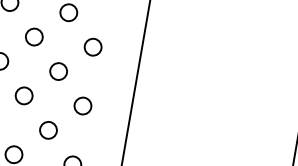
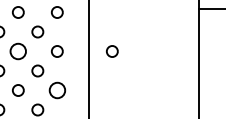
circle: (34, 37) -> (18, 51), size x1.4
circle: (174, 61) -> (111, 51), added
circle: (81, 105) -> (56, 90), size x1.4

